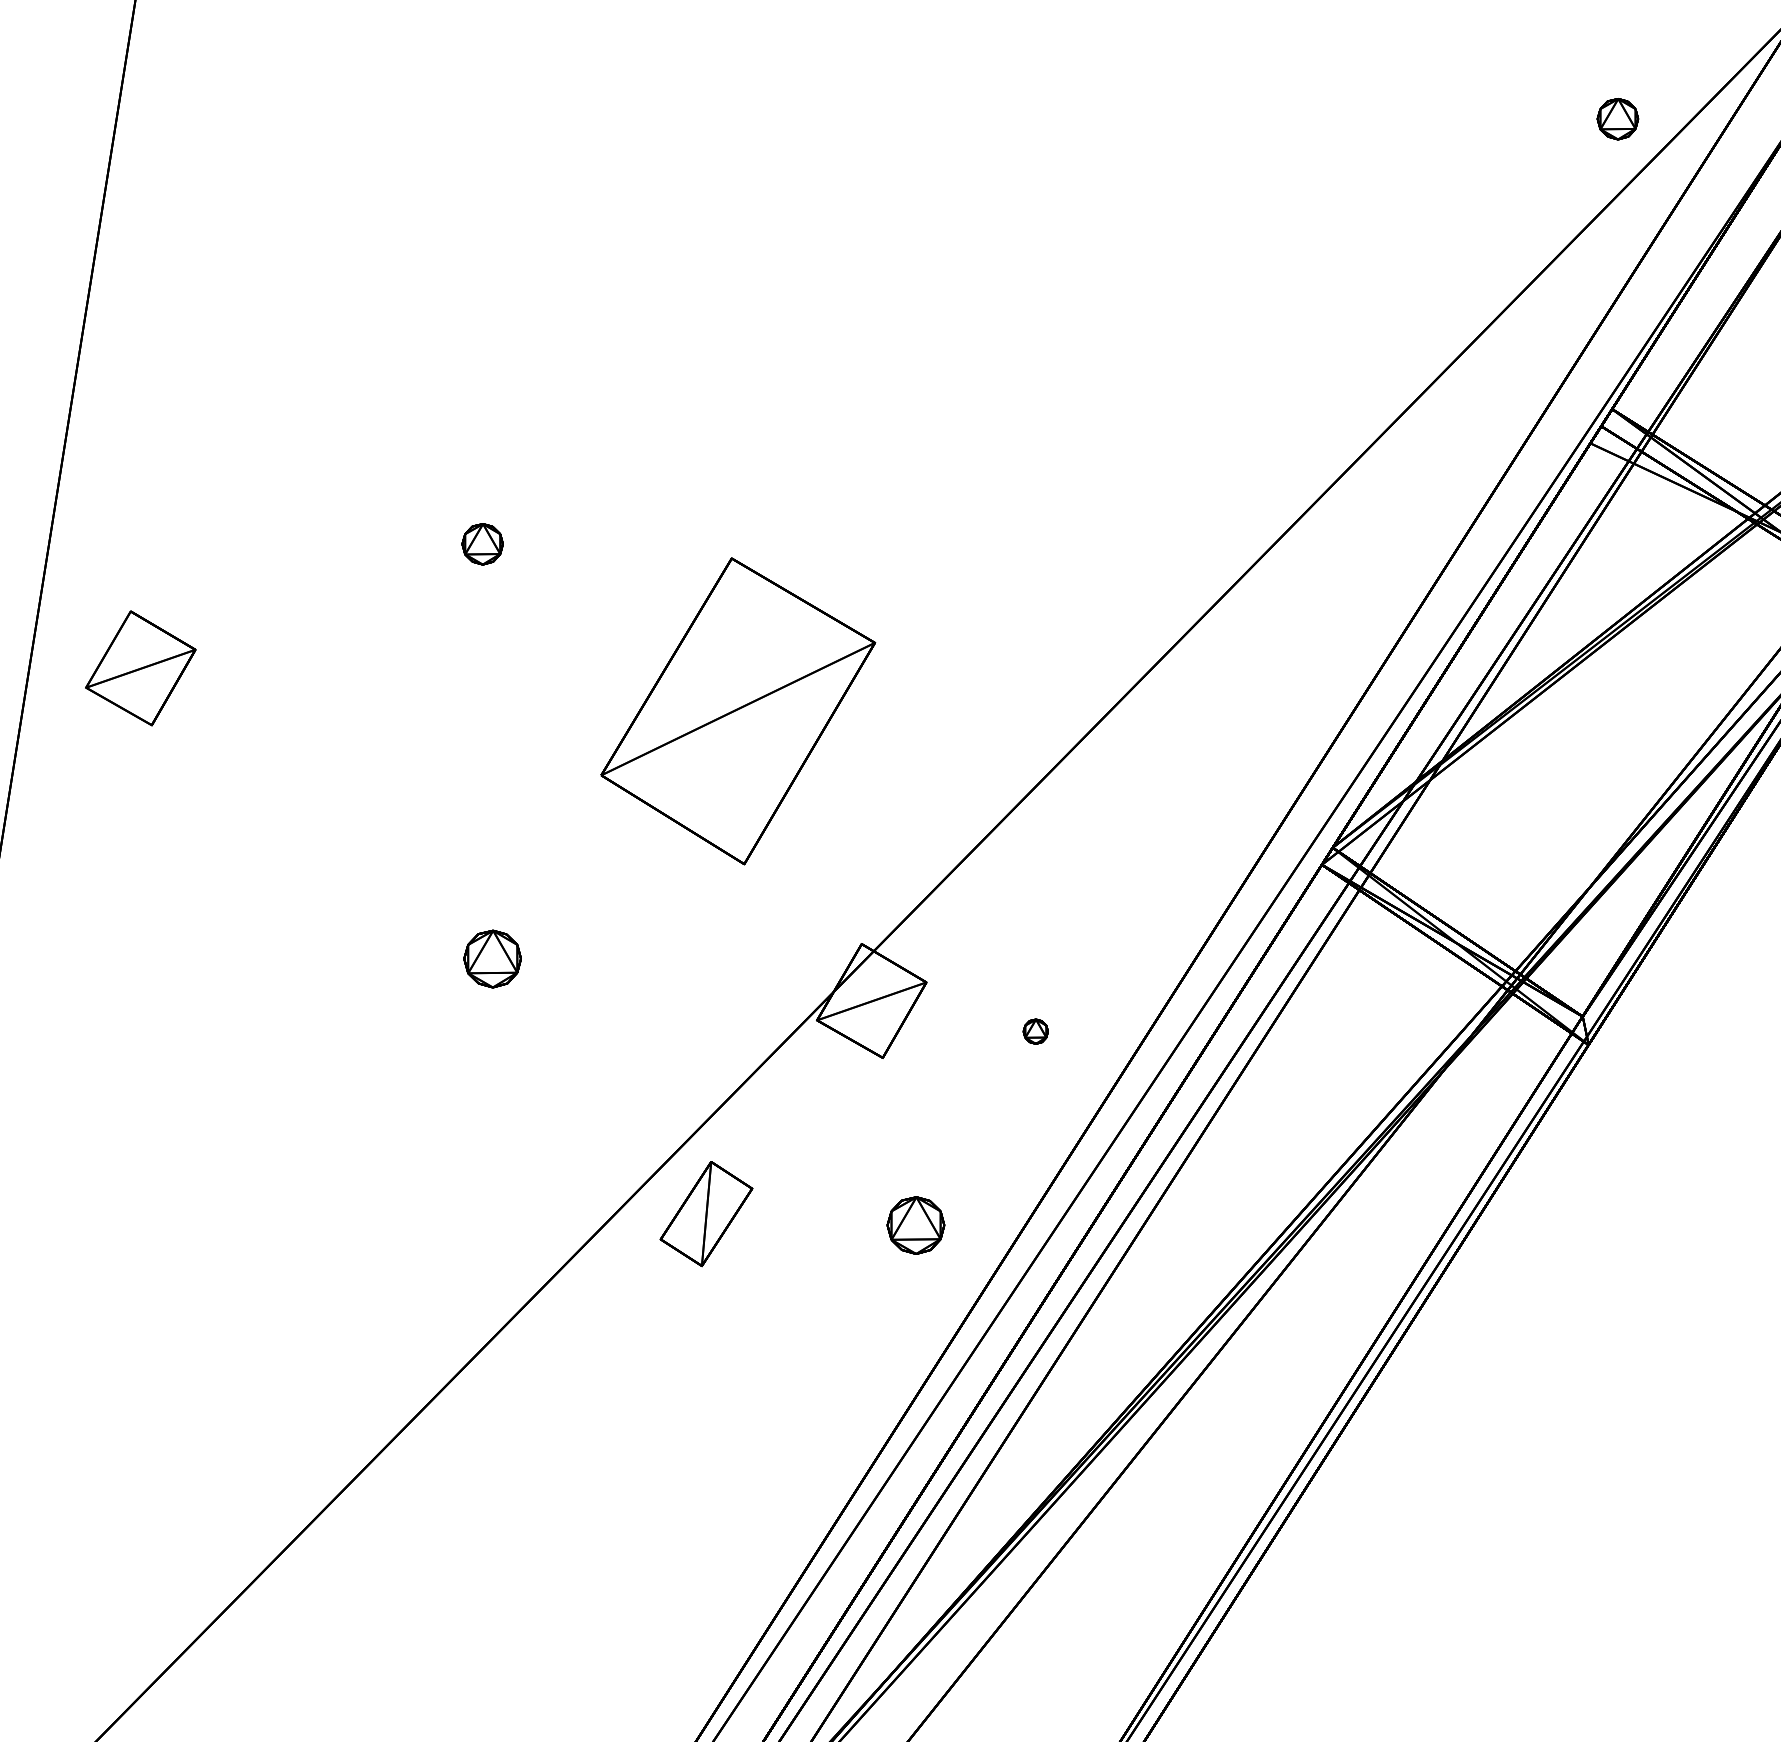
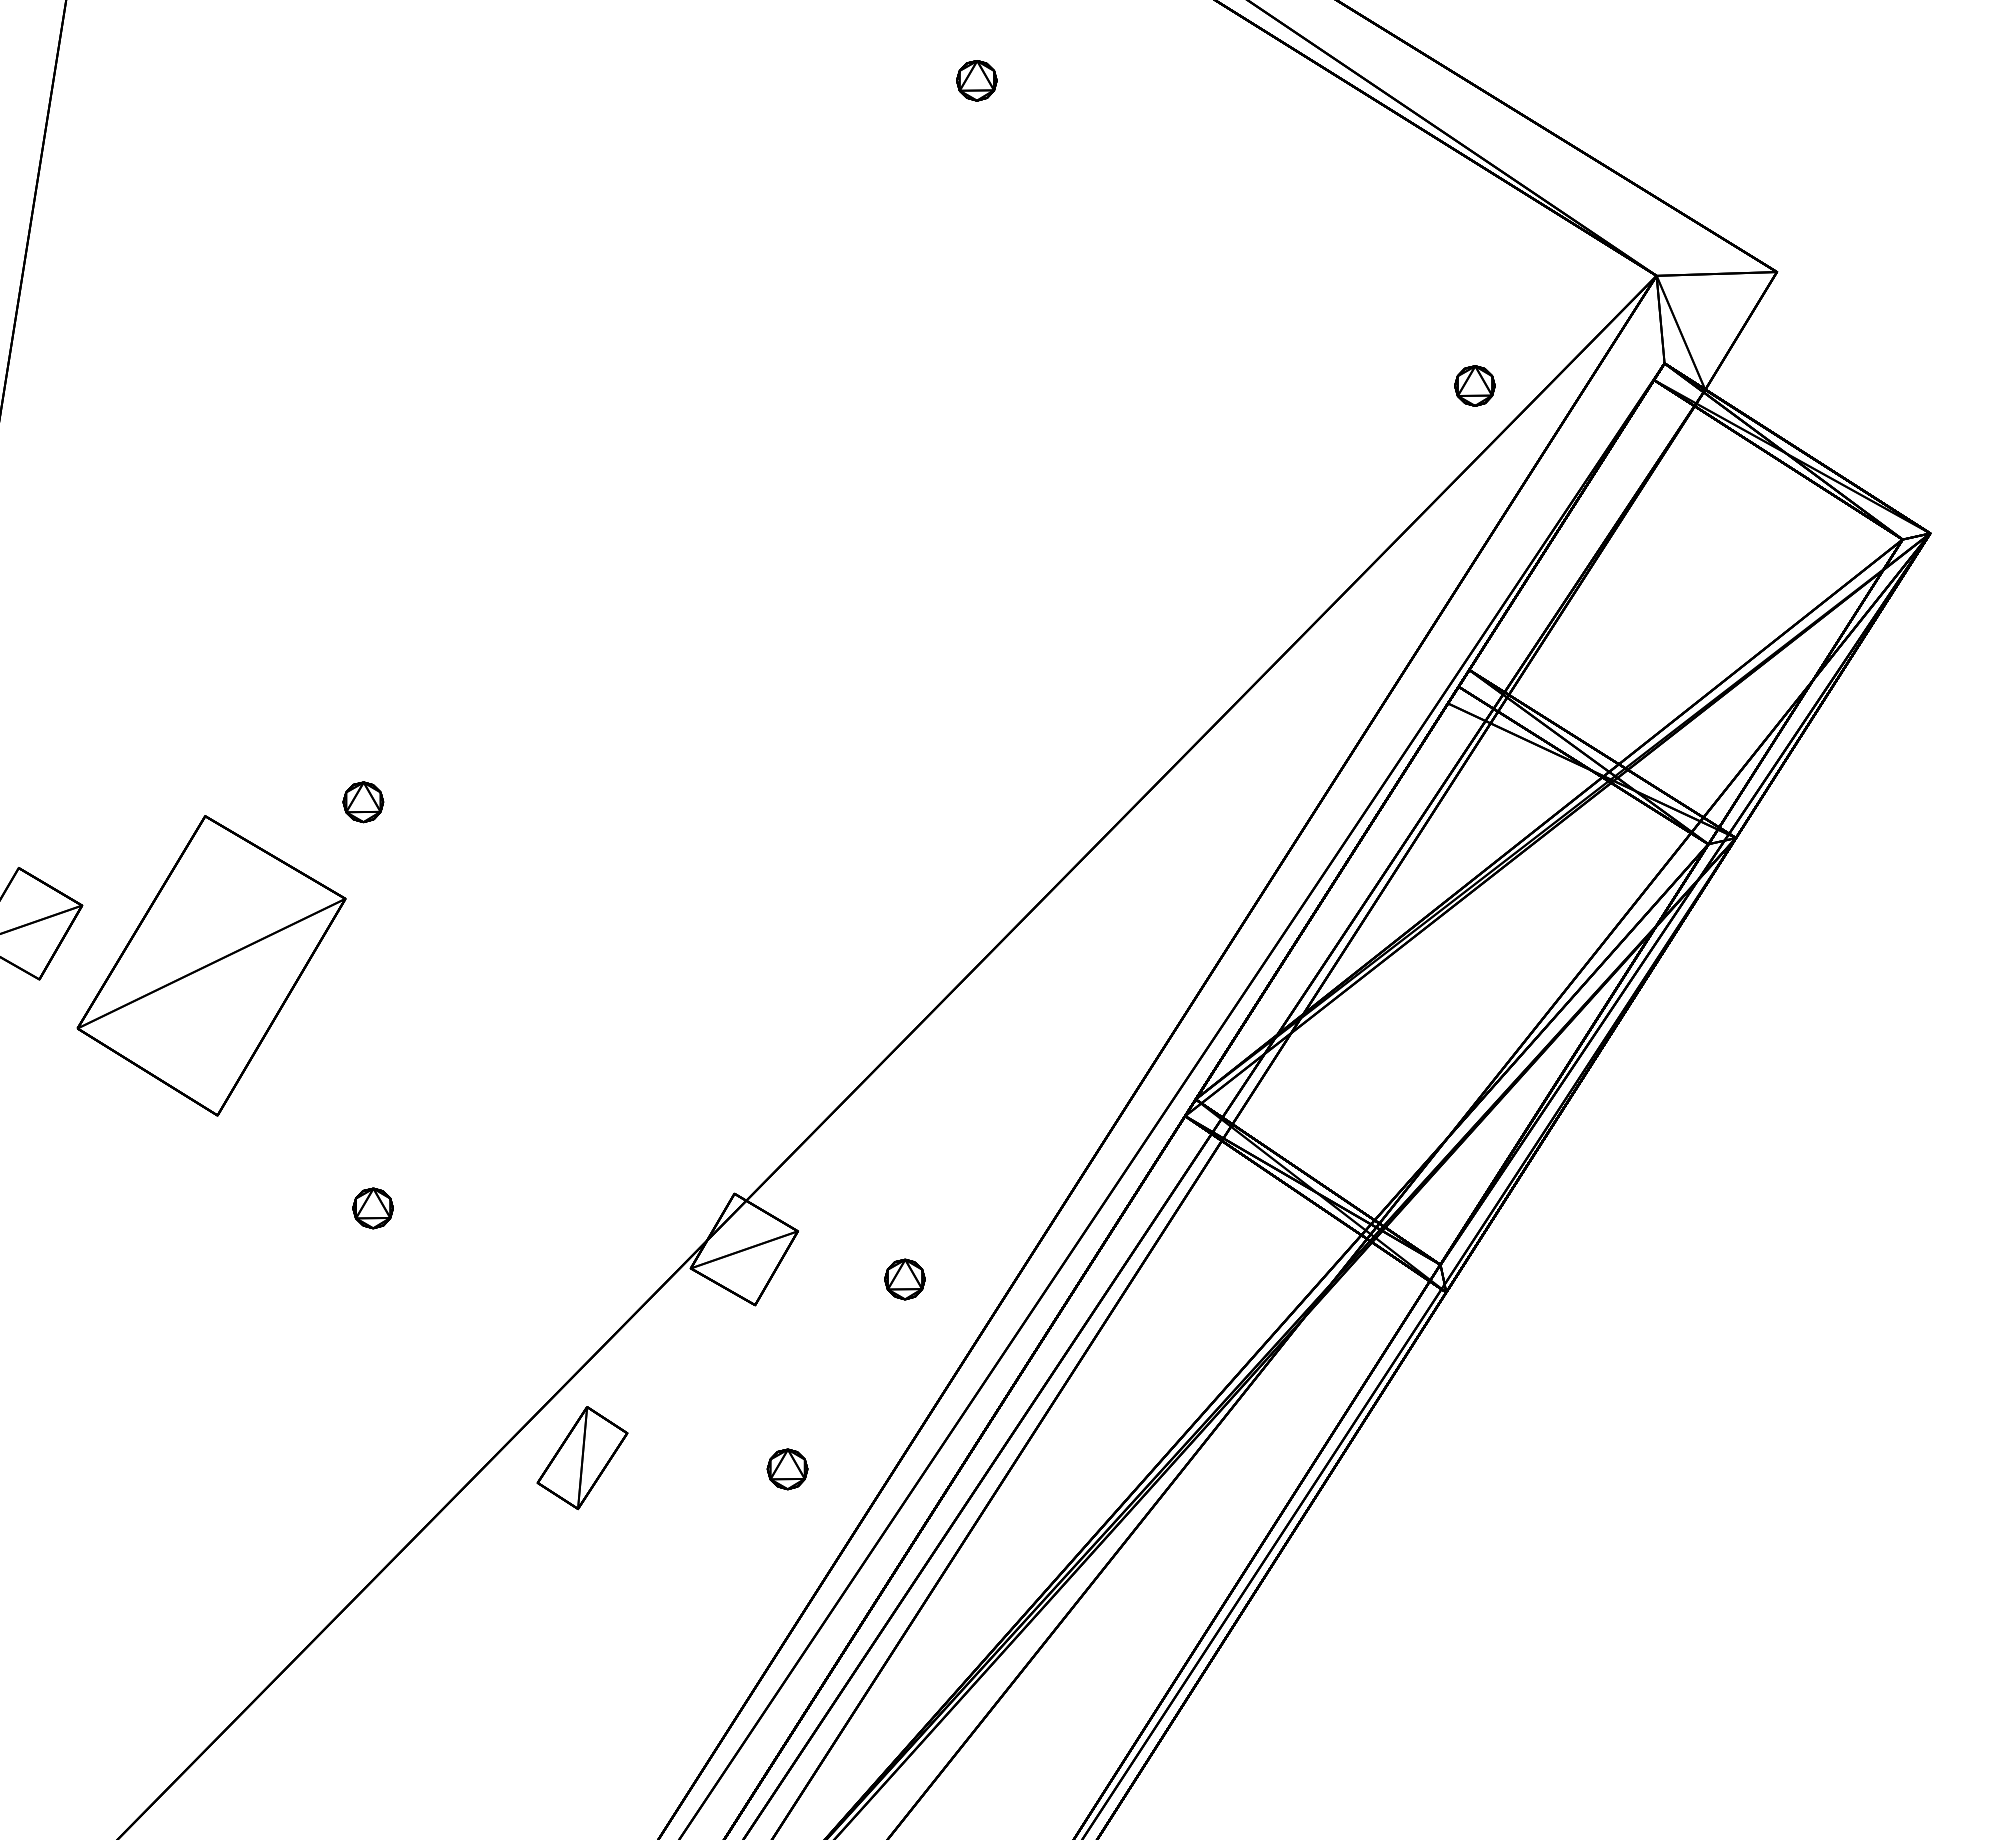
part: (738, 710) -> (211, 965), moved
part: (492, 959) -> (372, 1208), size x0.71
part: (1035, 1031) -> (904, 1279), size x1.67
part: (915, 1225) -> (787, 1469), size x0.71

